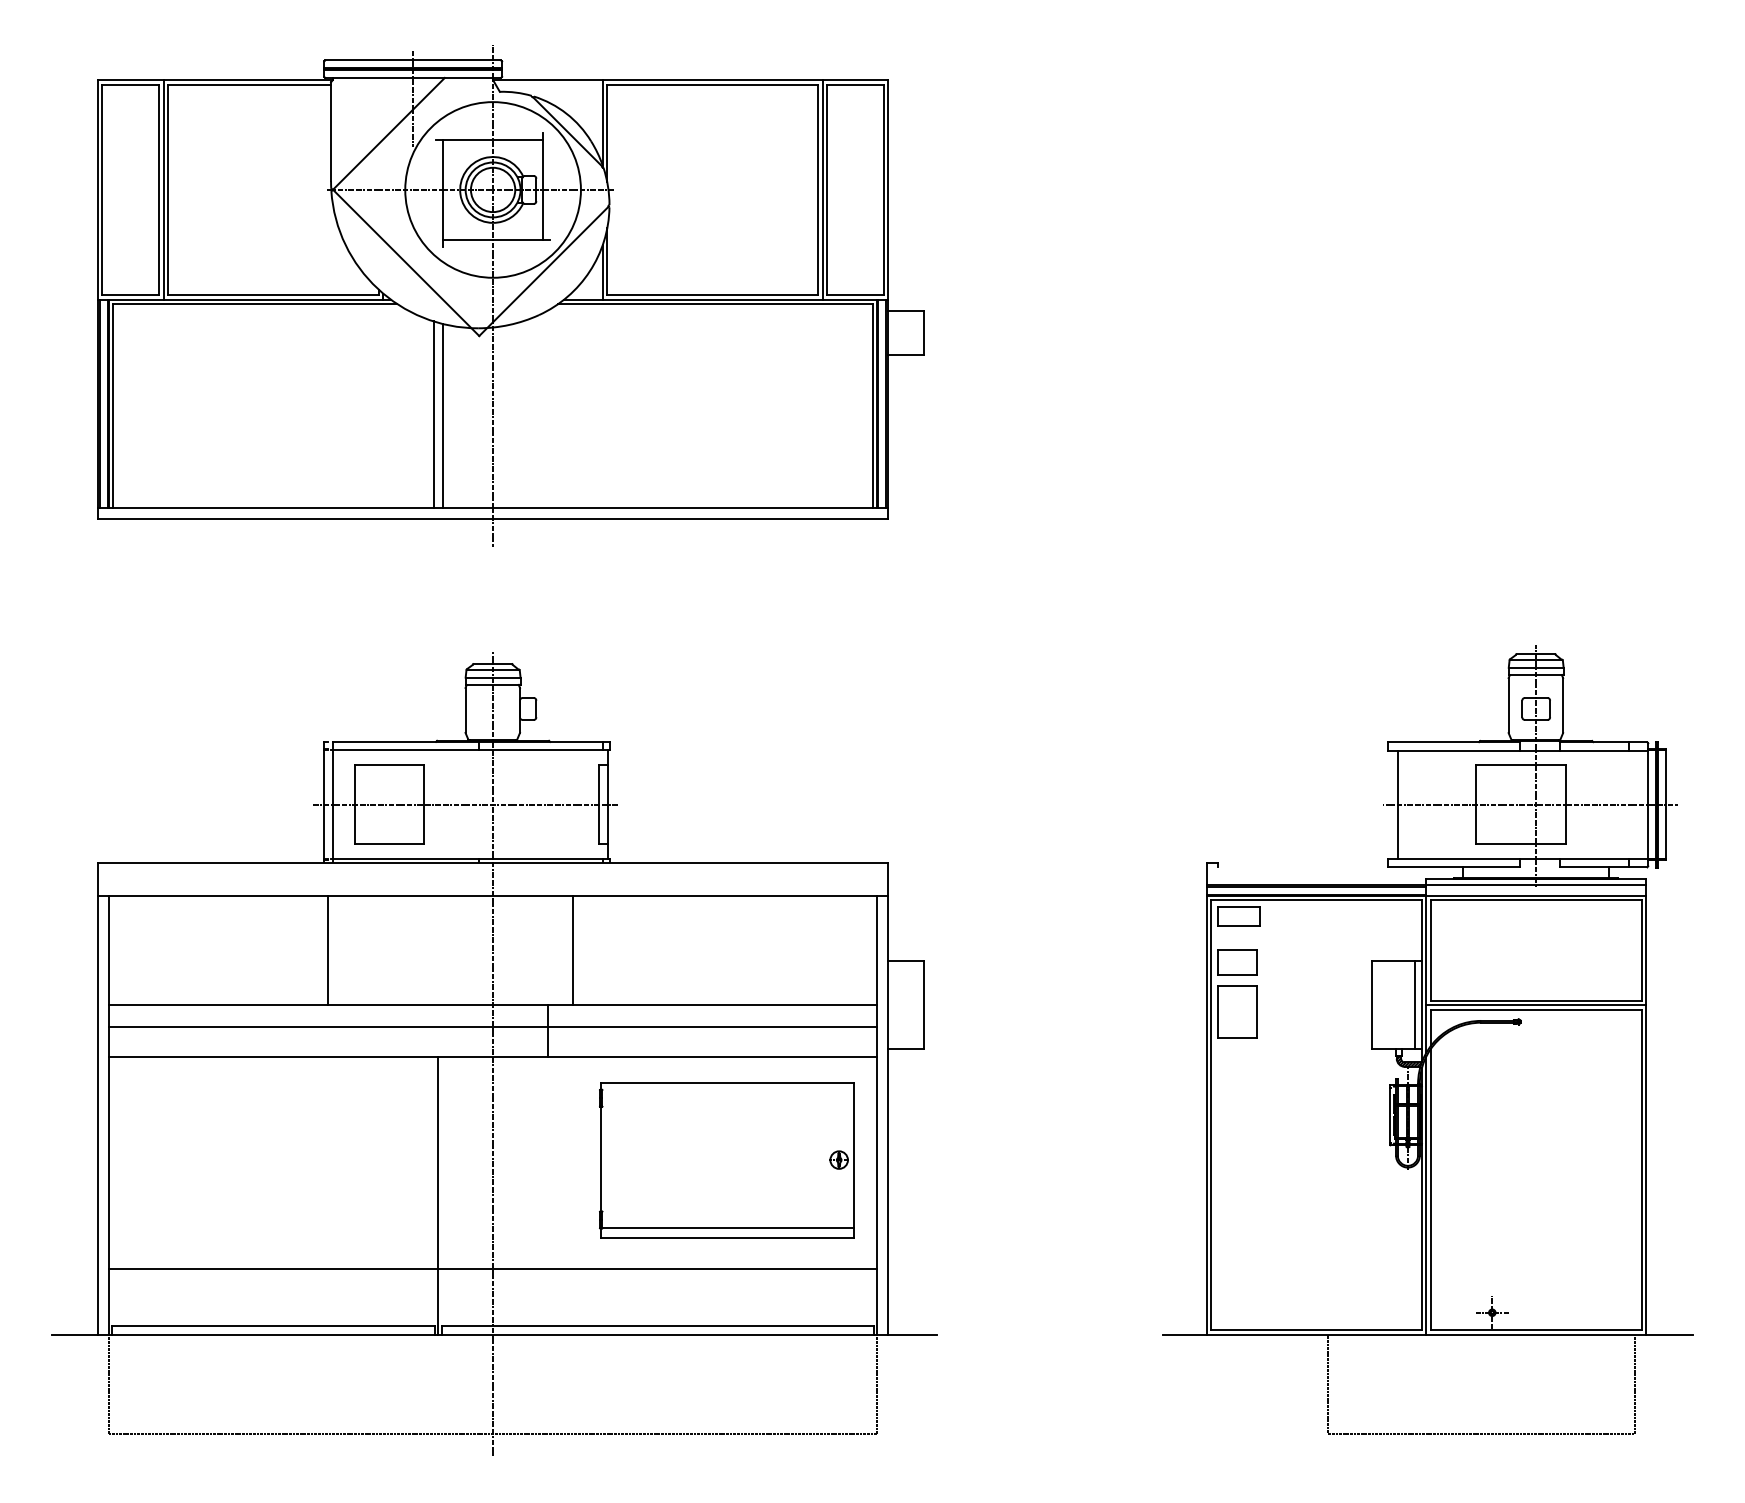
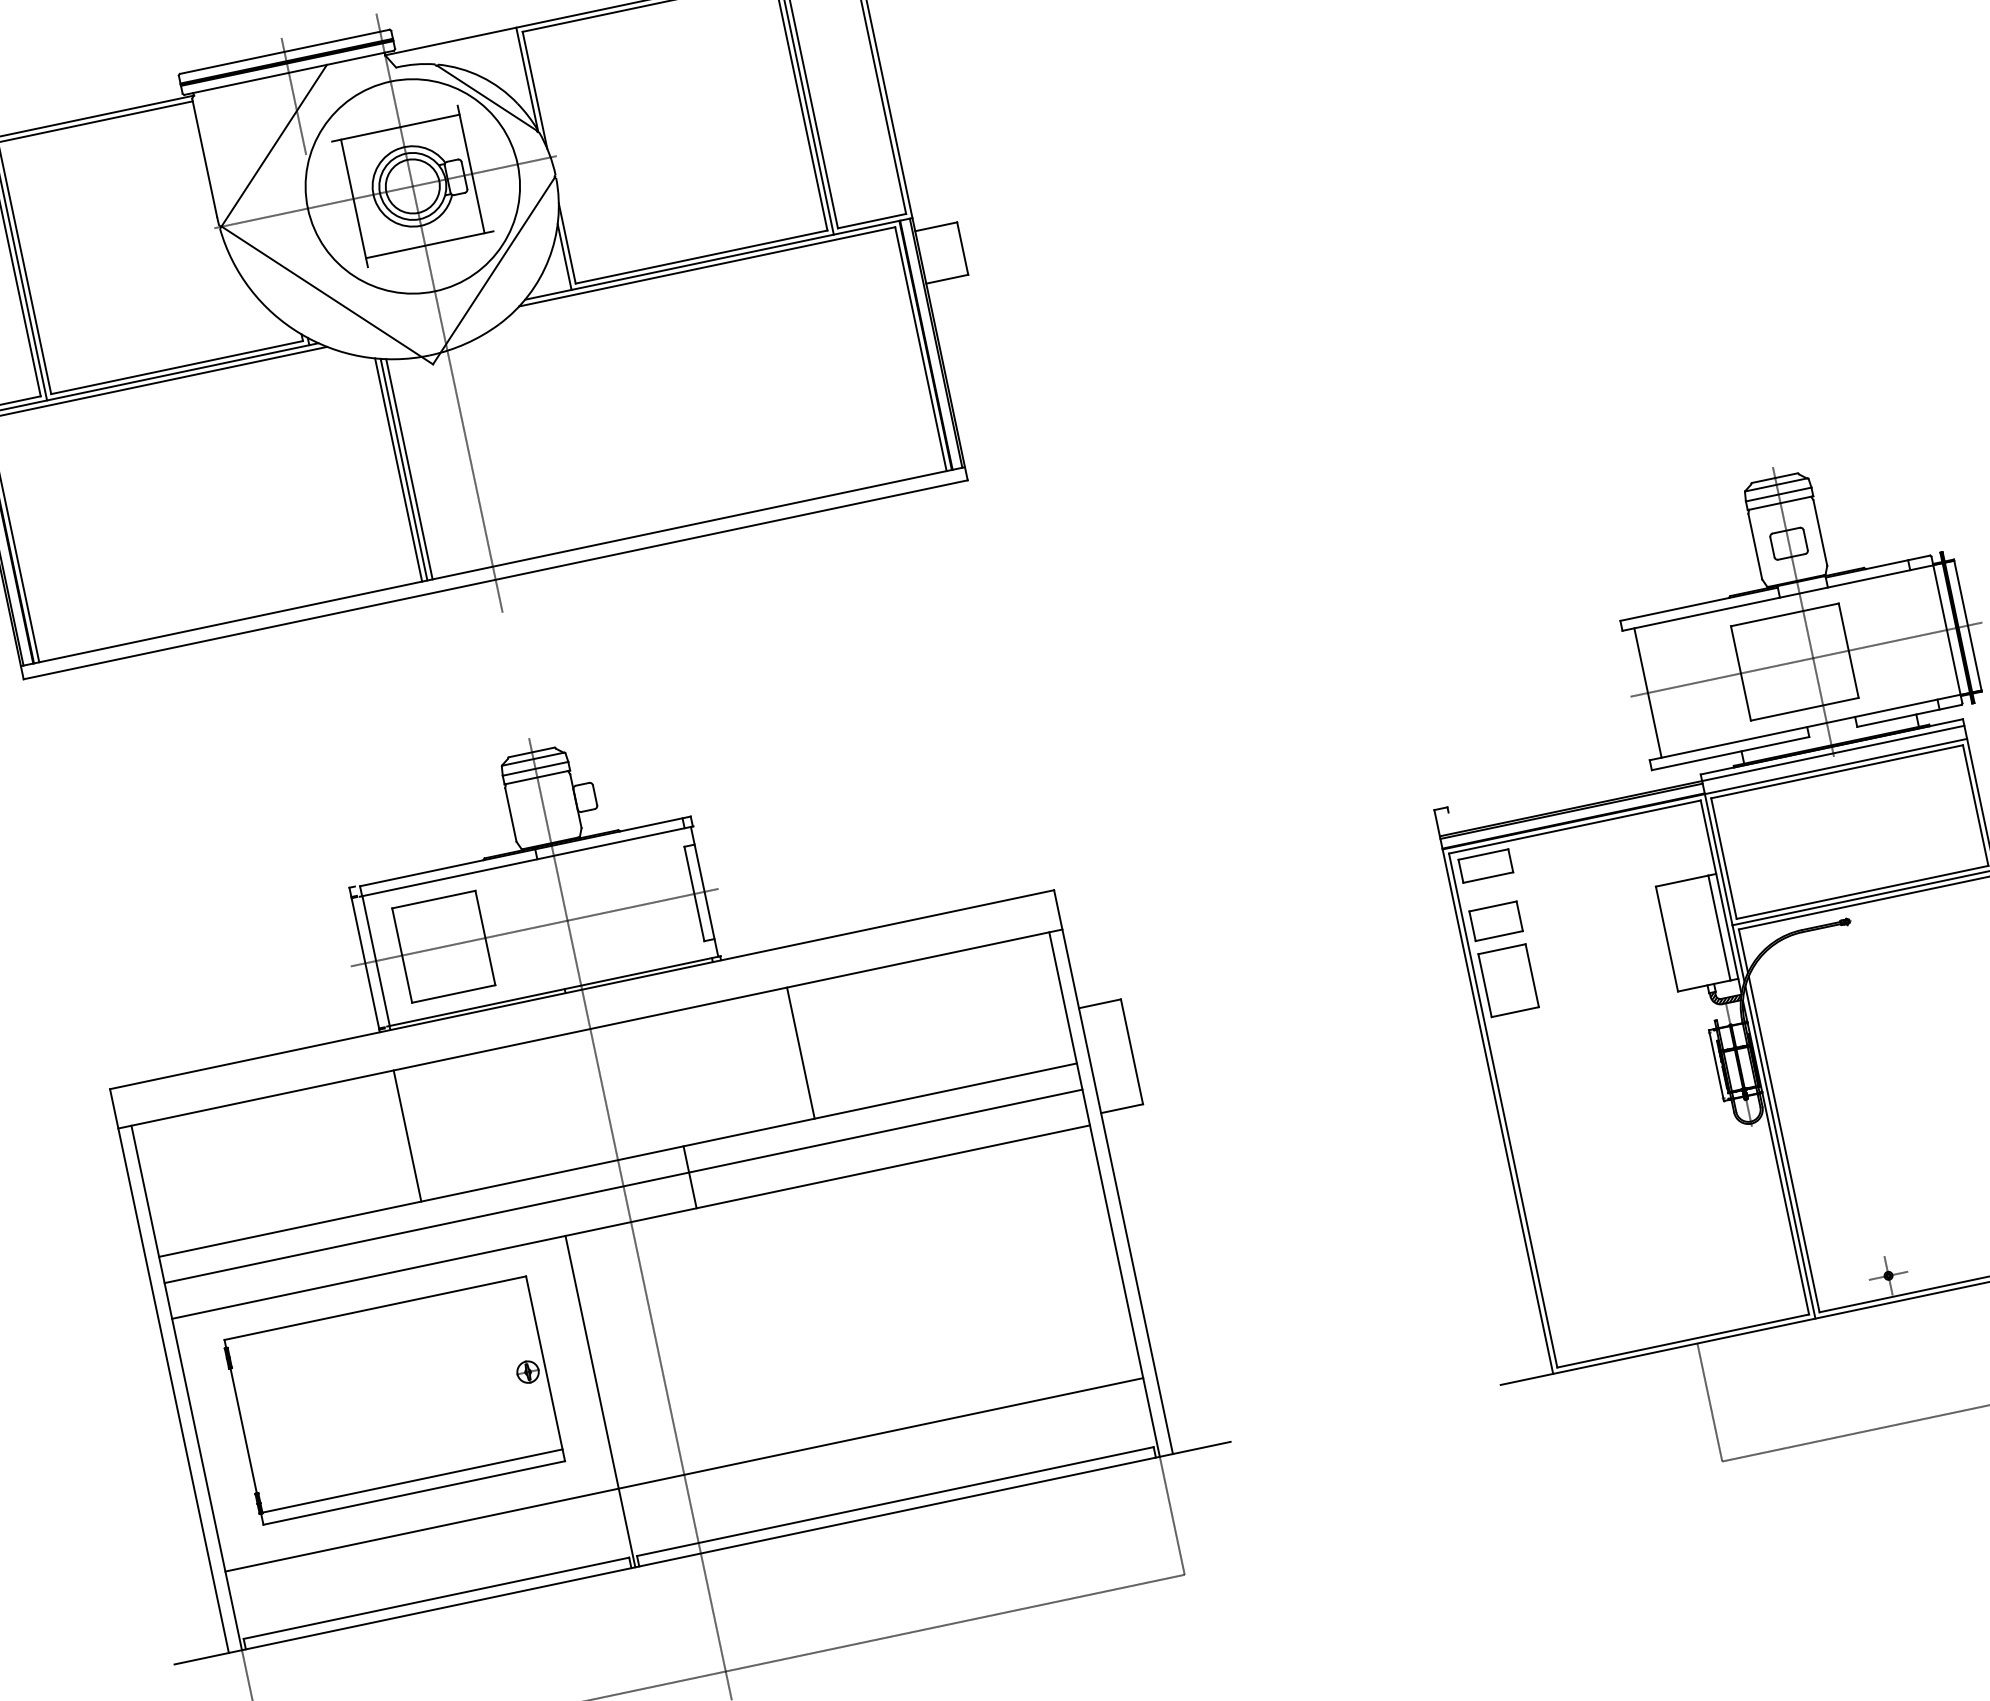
line: (438, 415) -> (404, 469), added
line: (572, 950) -> (800, 1053), moved
part: (726, 1160) -> (393, 1400), moved

